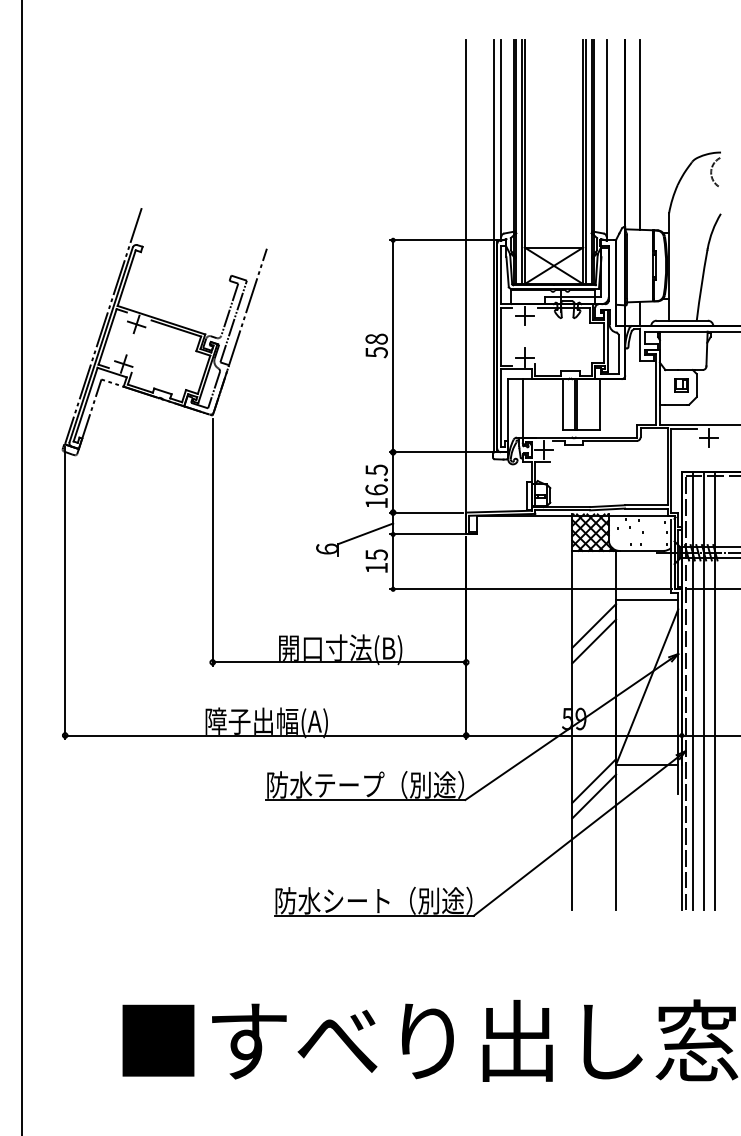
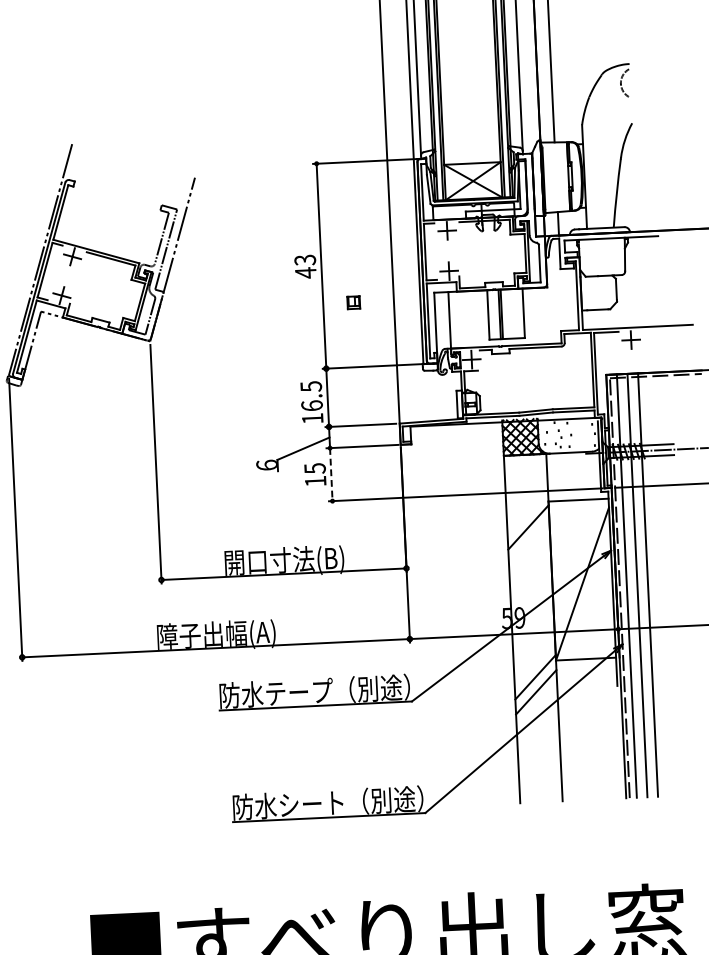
text: (376, 345) -> (305, 266), 58 -> 43
part: (681, 385) -> (353, 302), moved
line: (393, 562) -> (331, 475), solid -> dashed
line: (594, 641) -> (529, 542), removed

